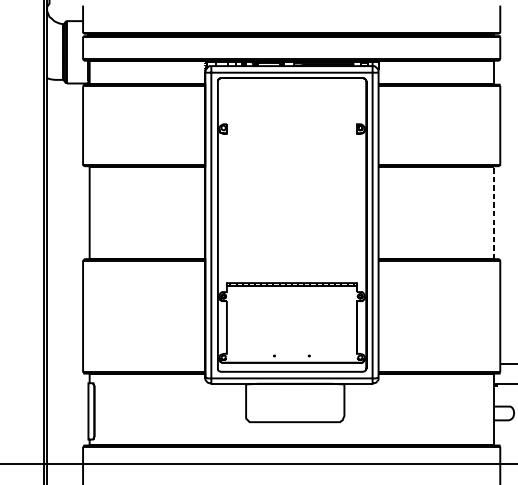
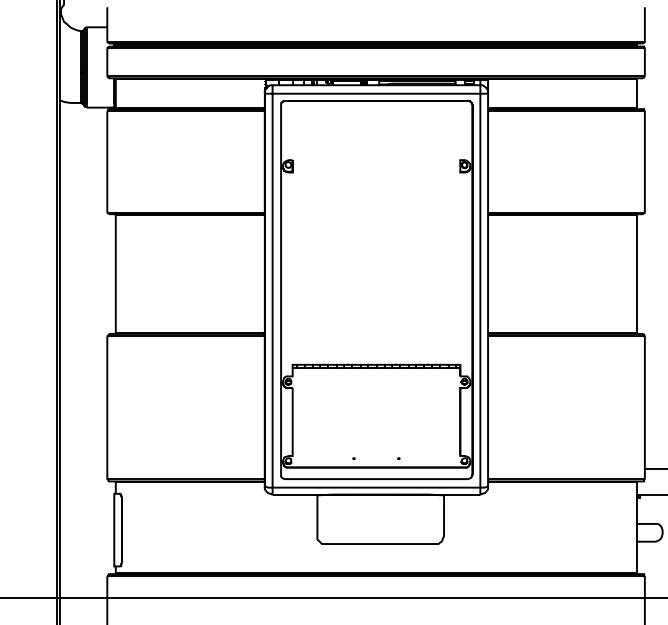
line: (494, 212) -> (637, 273), dashed -> solid

